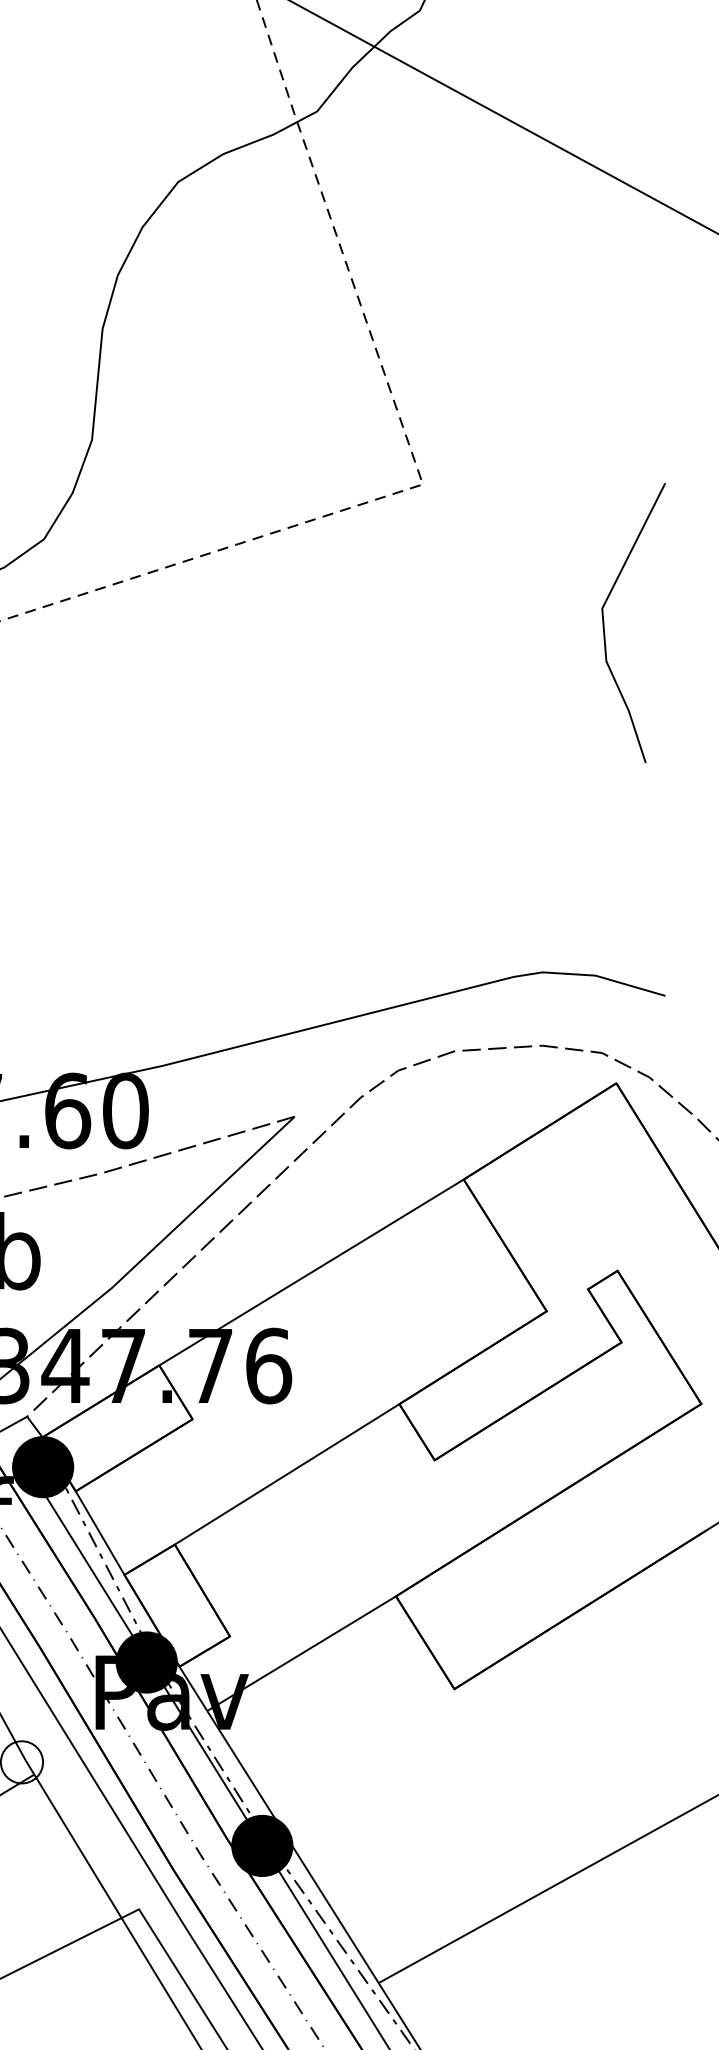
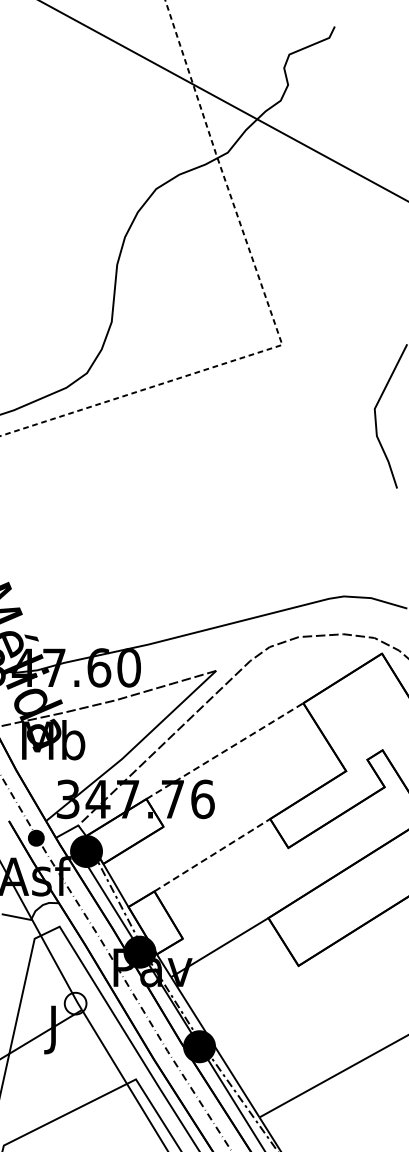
line: (310, 1273) -> (224, 751), solid -> dashed
line: (287, 1472) -> (212, 854), solid -> dashed

